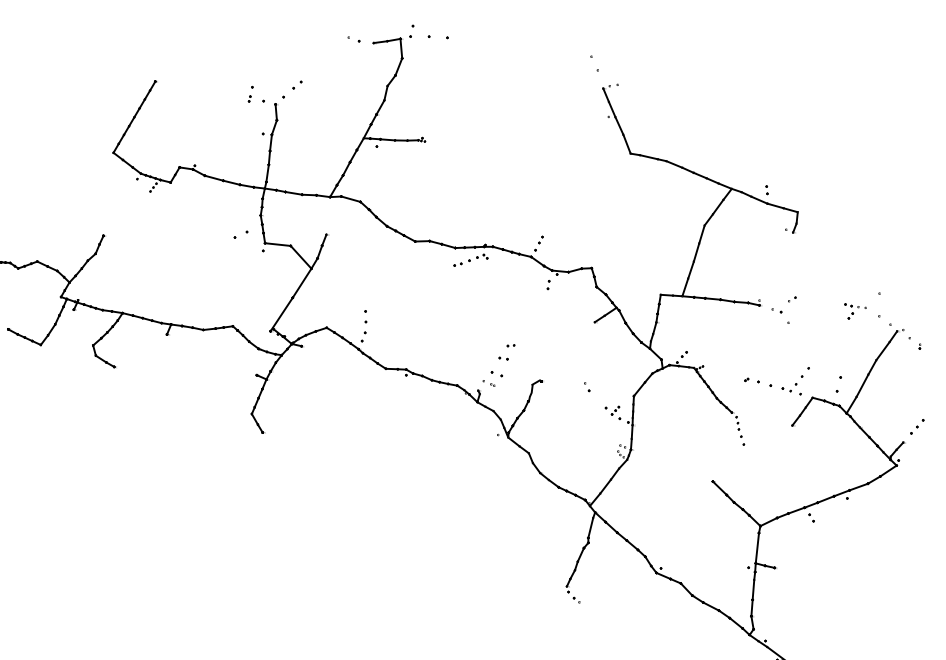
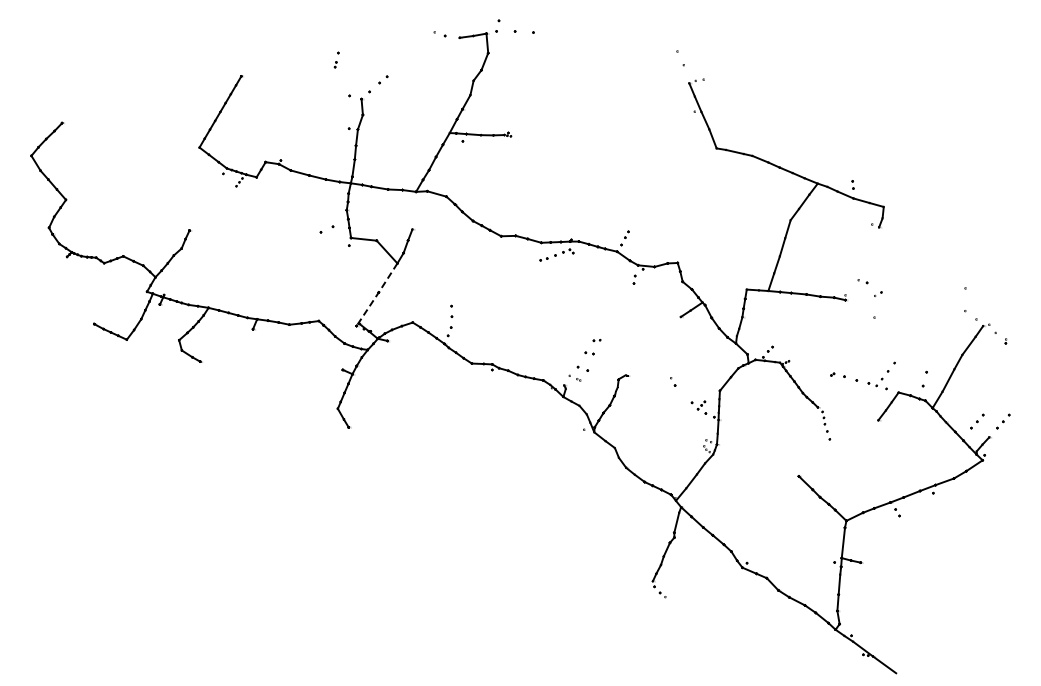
part: (250, 93) -> (336, 59), moved
line: (291, 300) -> (377, 295), solid -> dashed
part: (776, 310) -> (862, 281), moved
part: (855, 310) -> (941, 305), removed
part: (891, 426) -> (977, 421), added

